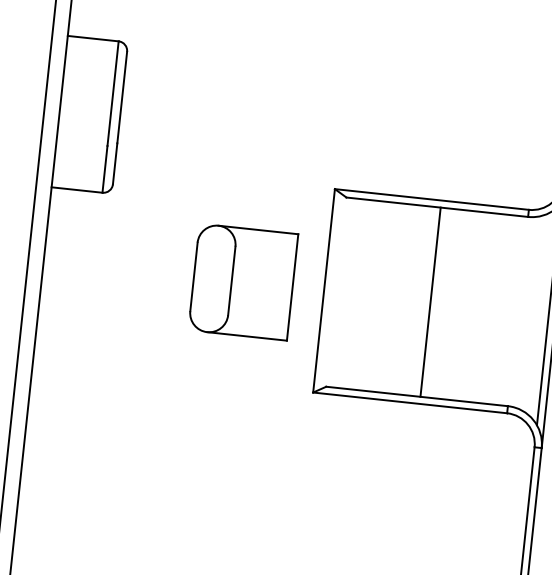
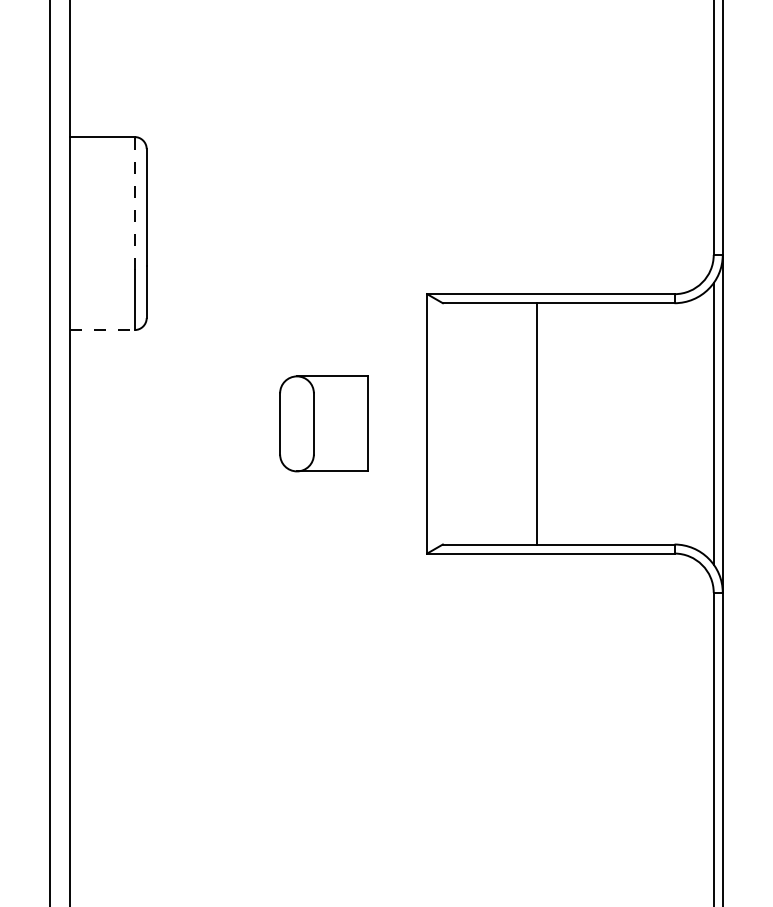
line: (112, 93) -> (134, 203), solid -> dashed
line: (77, 190) -> (102, 330), solid -> dashed
part: (242, 281) -> (323, 423), size x0.7
line: (430, 301) -> (537, 423), moved

